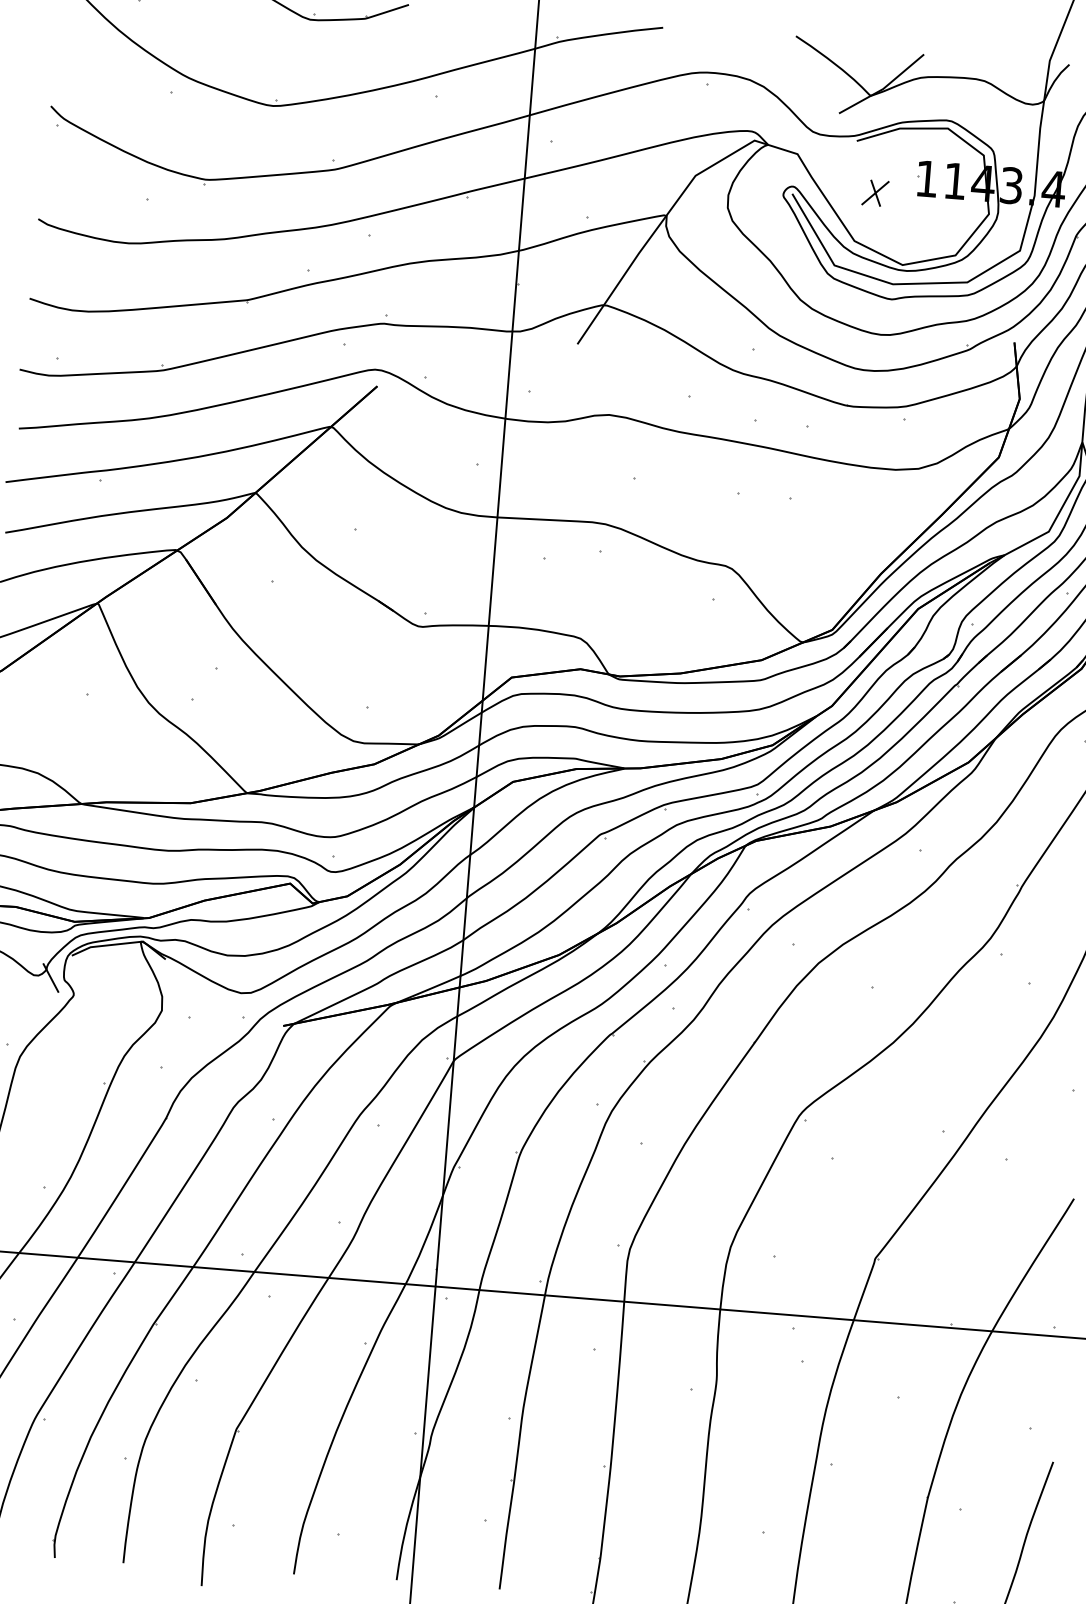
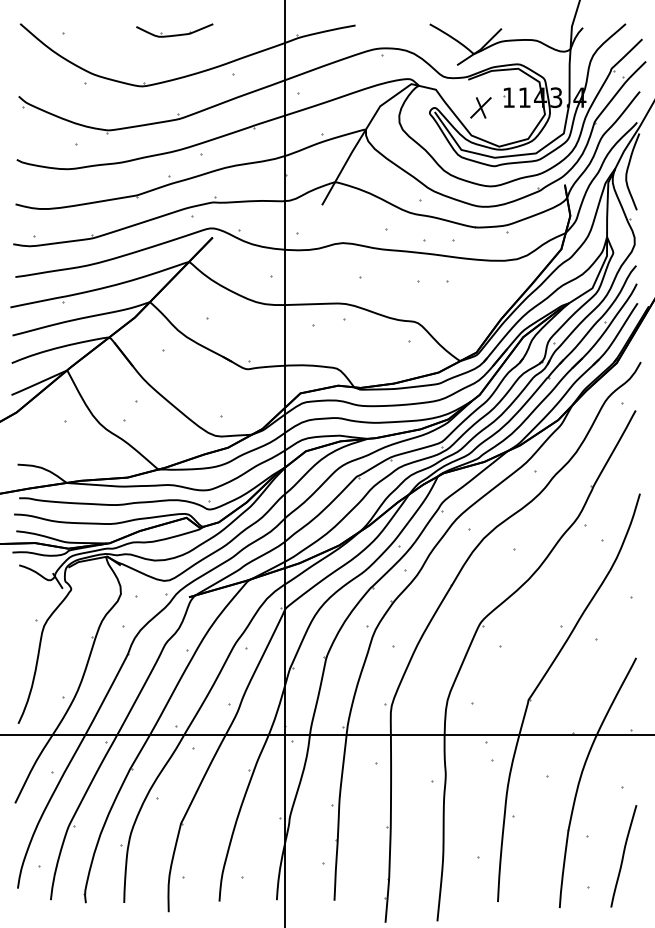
part: (874, 192) -> (480, 107), size x1.43

